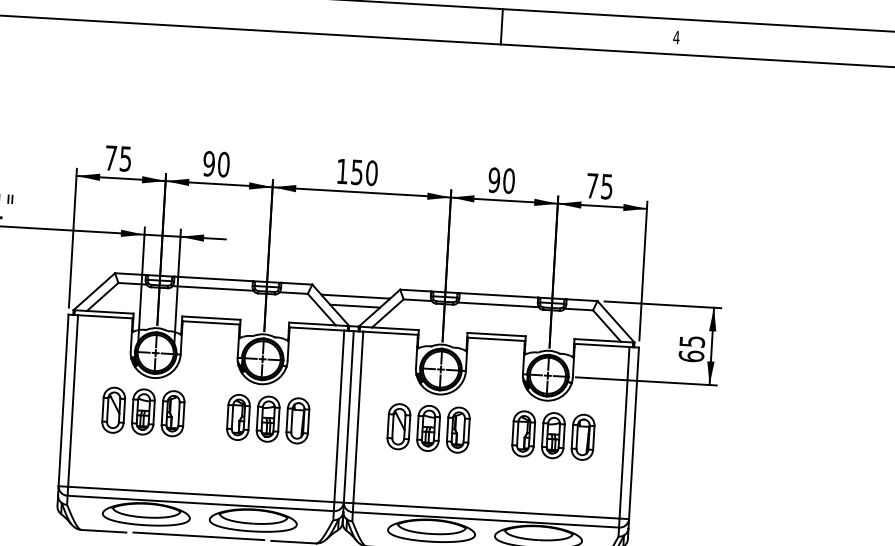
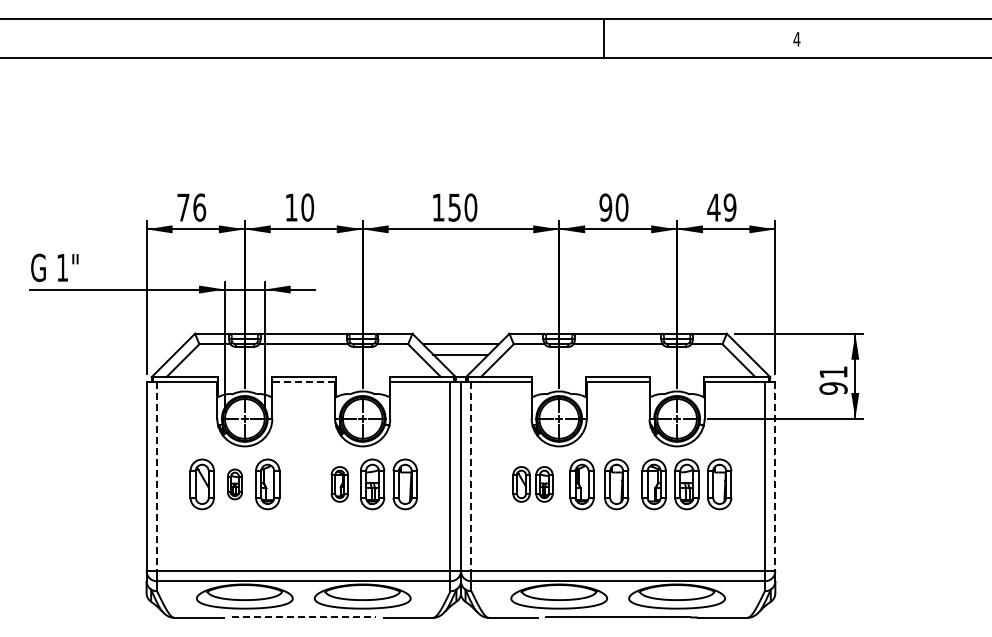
text: (125, 158) -> (199, 207), 75 -> 76
text: (209, 163) -> (291, 207), 90 -> 10
text: (599, 186) -> (721, 207), 75 -> 49
line: (210, 323) -> (303, 382), solid -> dashed
text: (691, 349) -> (833, 380), 65 -> 91
line: (73, 400) -> (157, 476), solid -> dashed
part: (142, 412) -> (234, 484), size x0.6
part: (238, 417) -> (339, 484), size x0.7
line: (358, 417) -> (471, 476), solid -> dashed
part: (413, 427) -> (532, 484), size x0.7
part: (489, 432) -> (616, 484), added
line: (634, 433) -> (775, 476), solid -> dashed
line: (199, 536) -> (304, 617), solid -> dashed

